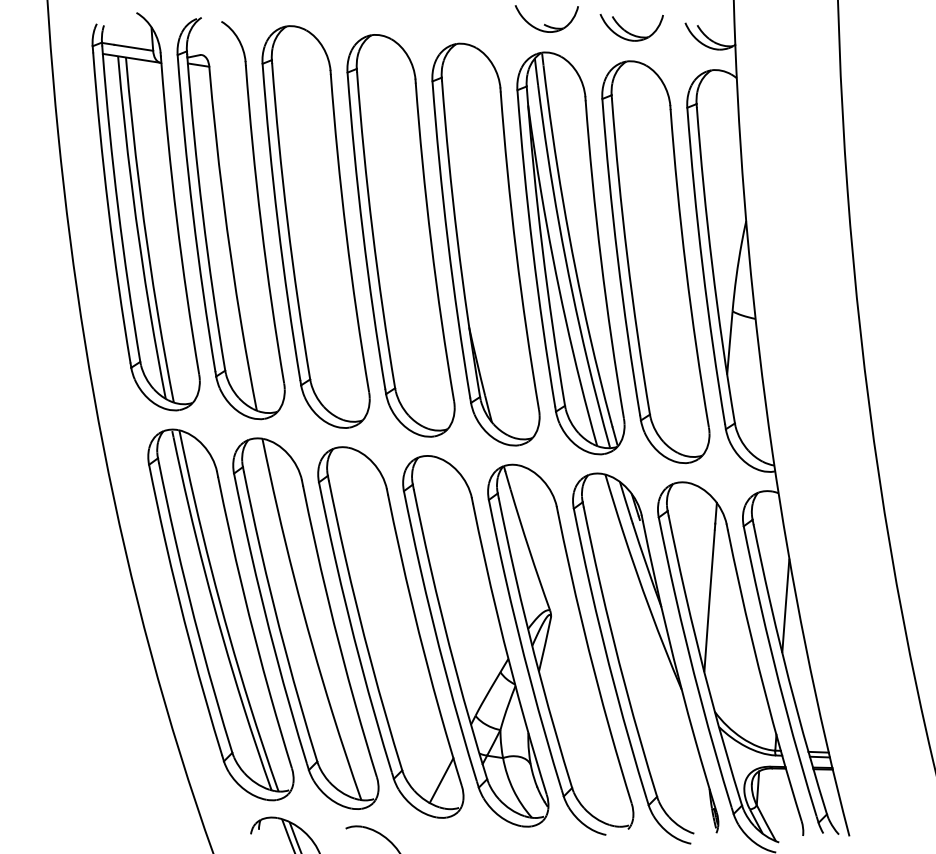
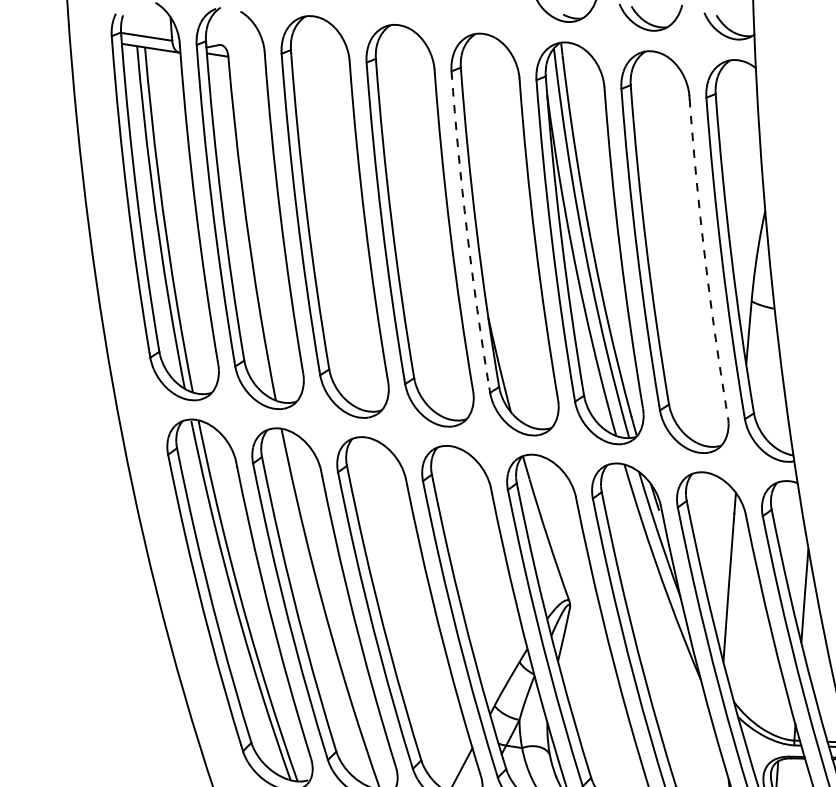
arc: (447, 240) -> (466, 230), solid -> dashed
arc: (686, 268) -> (705, 258), solid -> dashed

